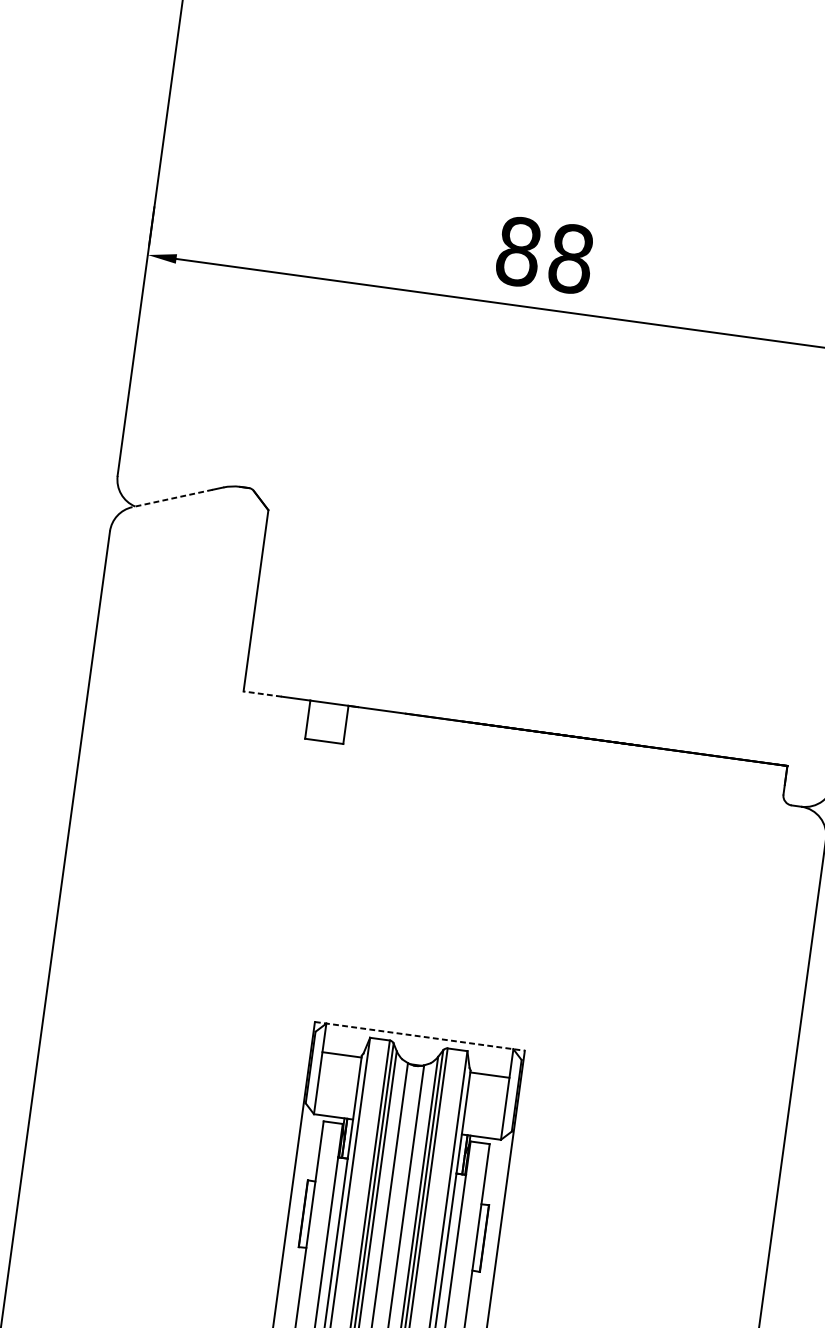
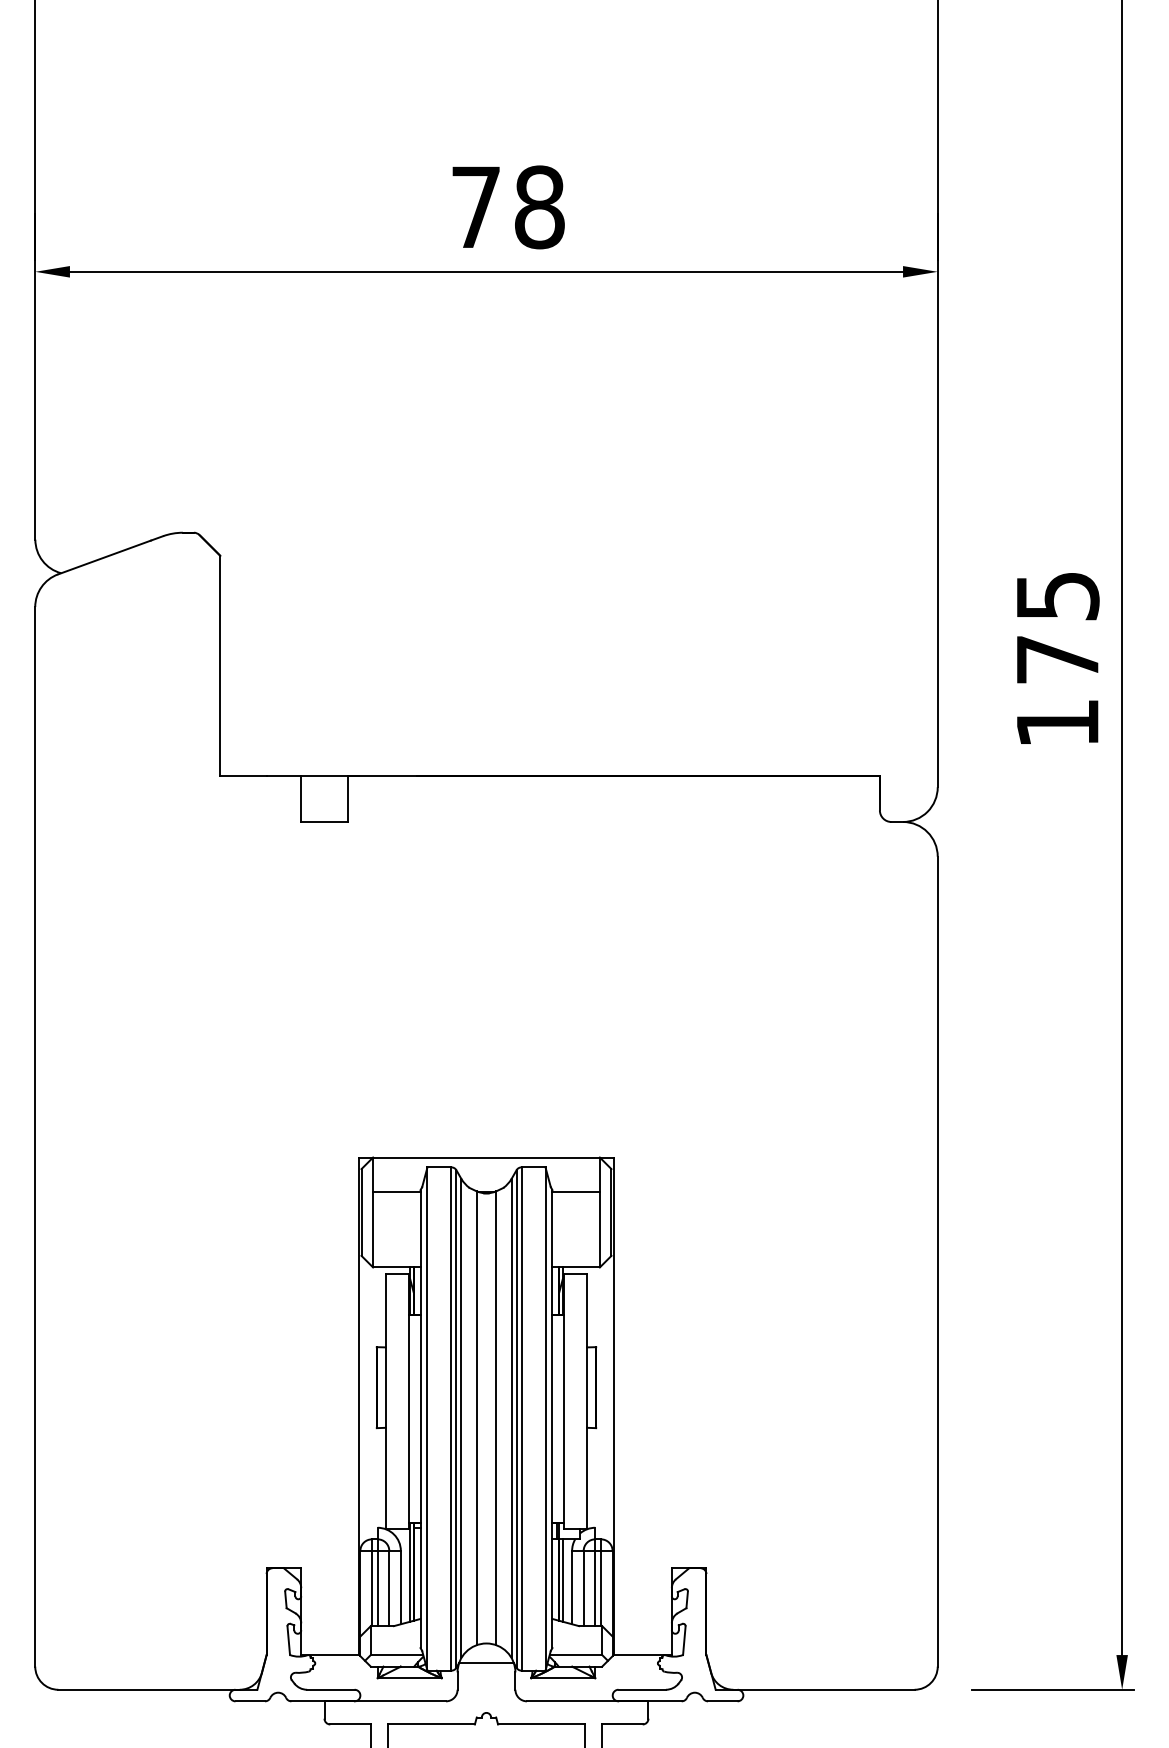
text: (518, 251) -> (476, 207), 88 -> 78
line: (172, 498) -> (104, 557), dashed -> solid
line: (262, 693) -> (243, 775), dashed -> solid
line: (419, 1036) -> (486, 1157), dashed -> solid

